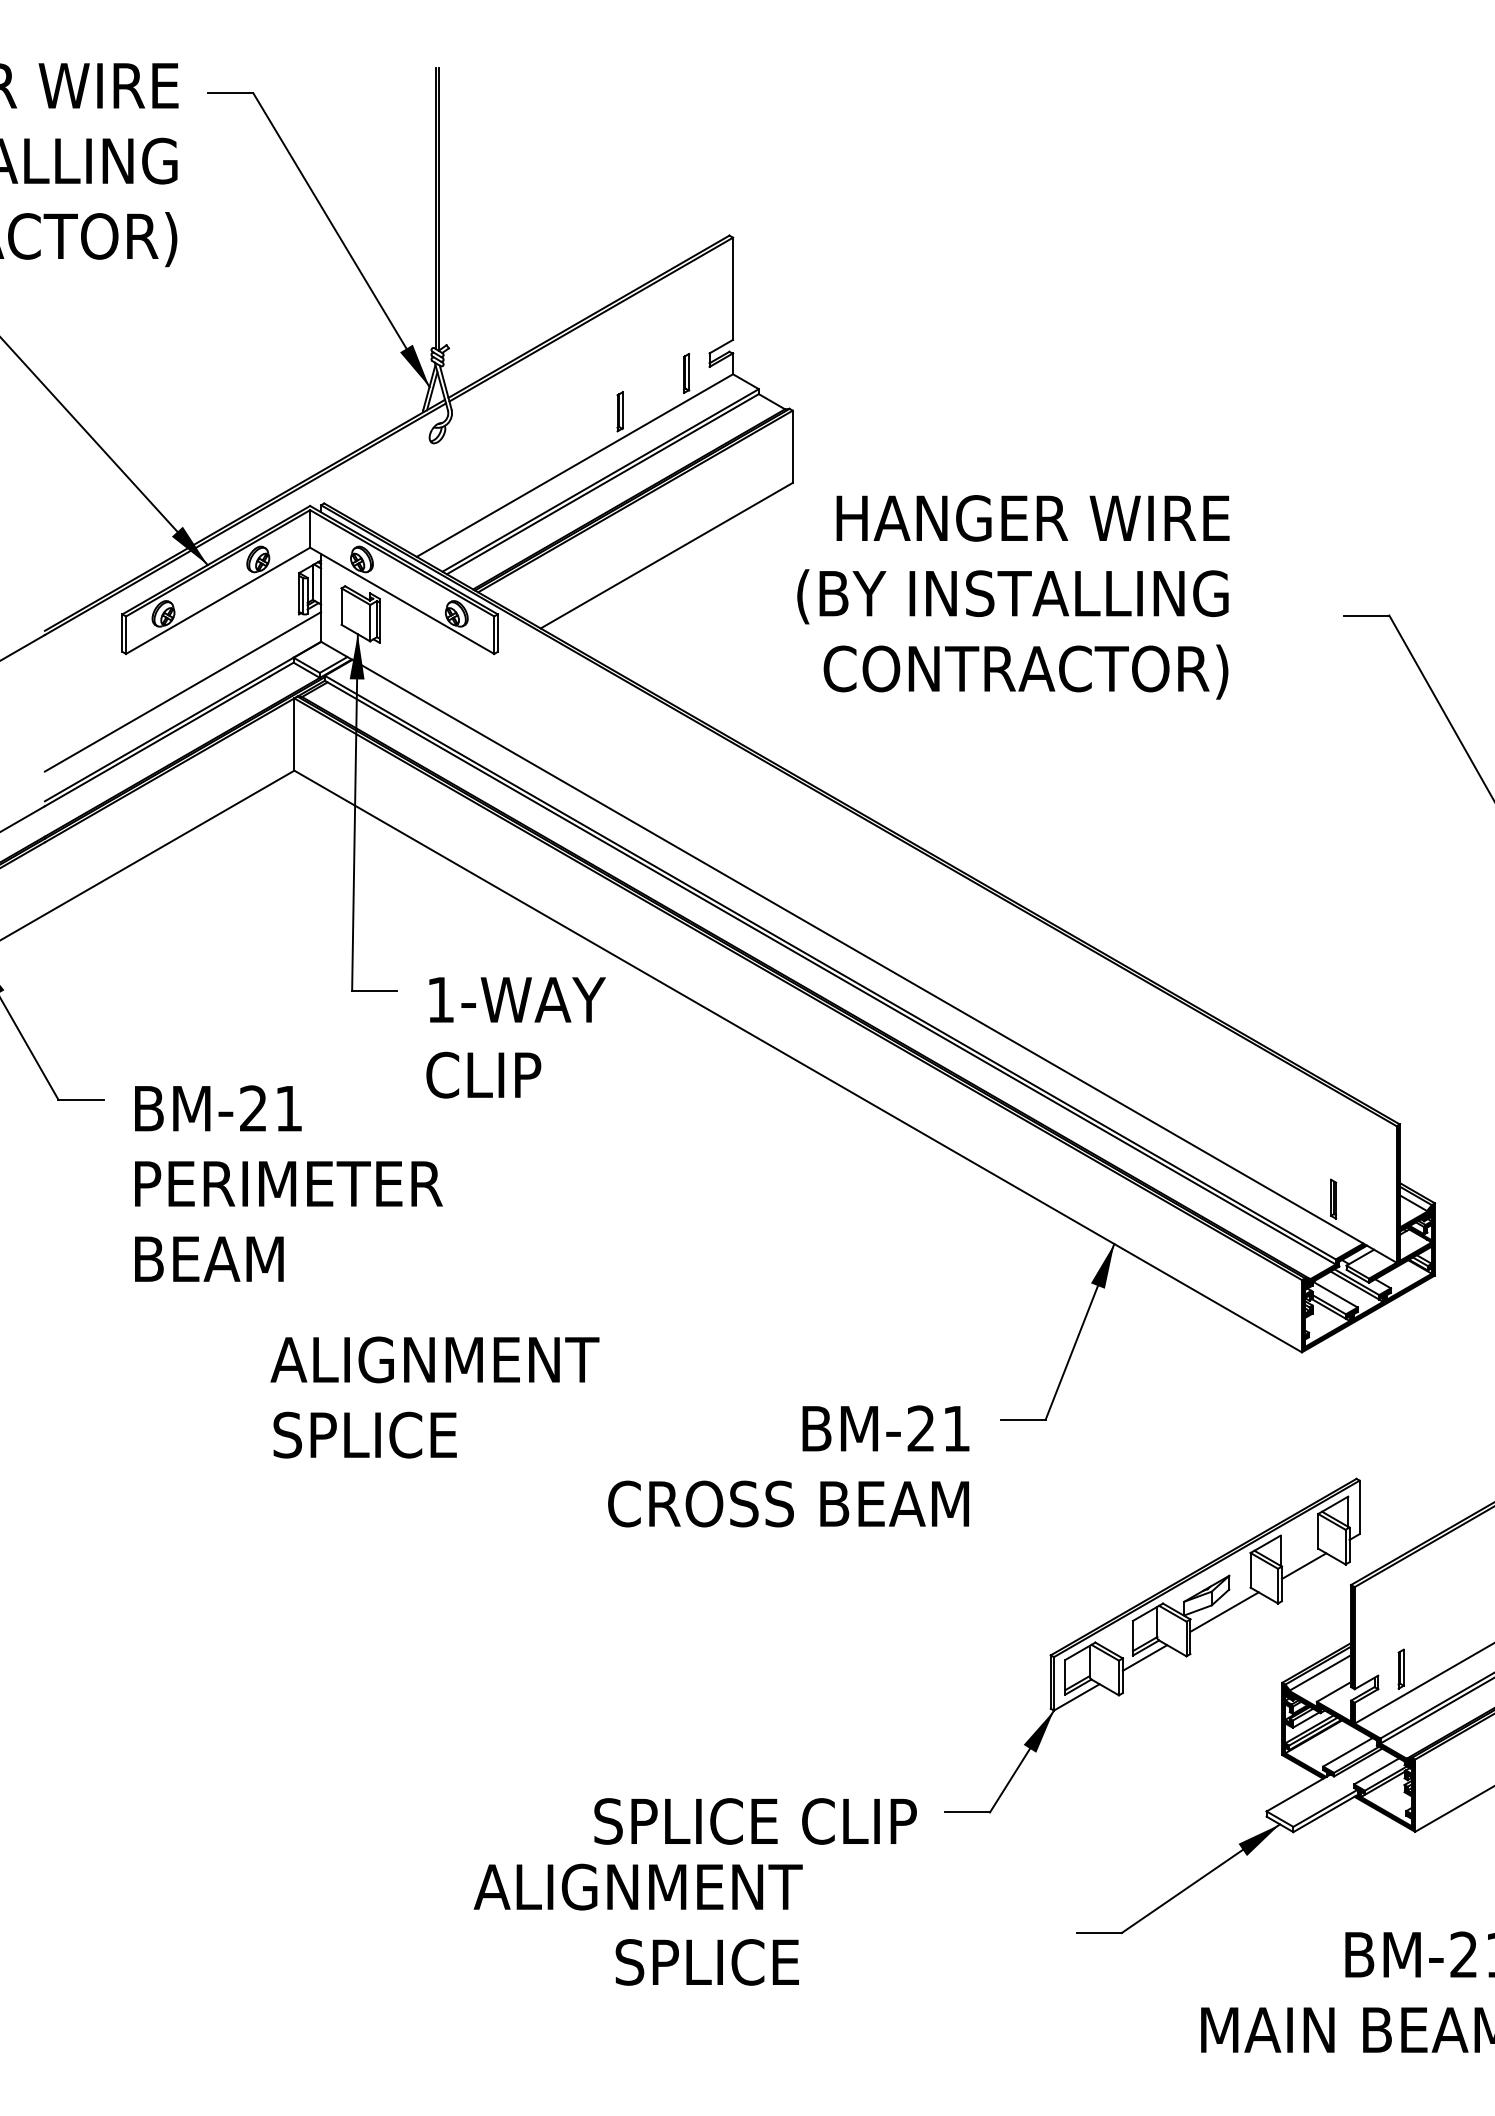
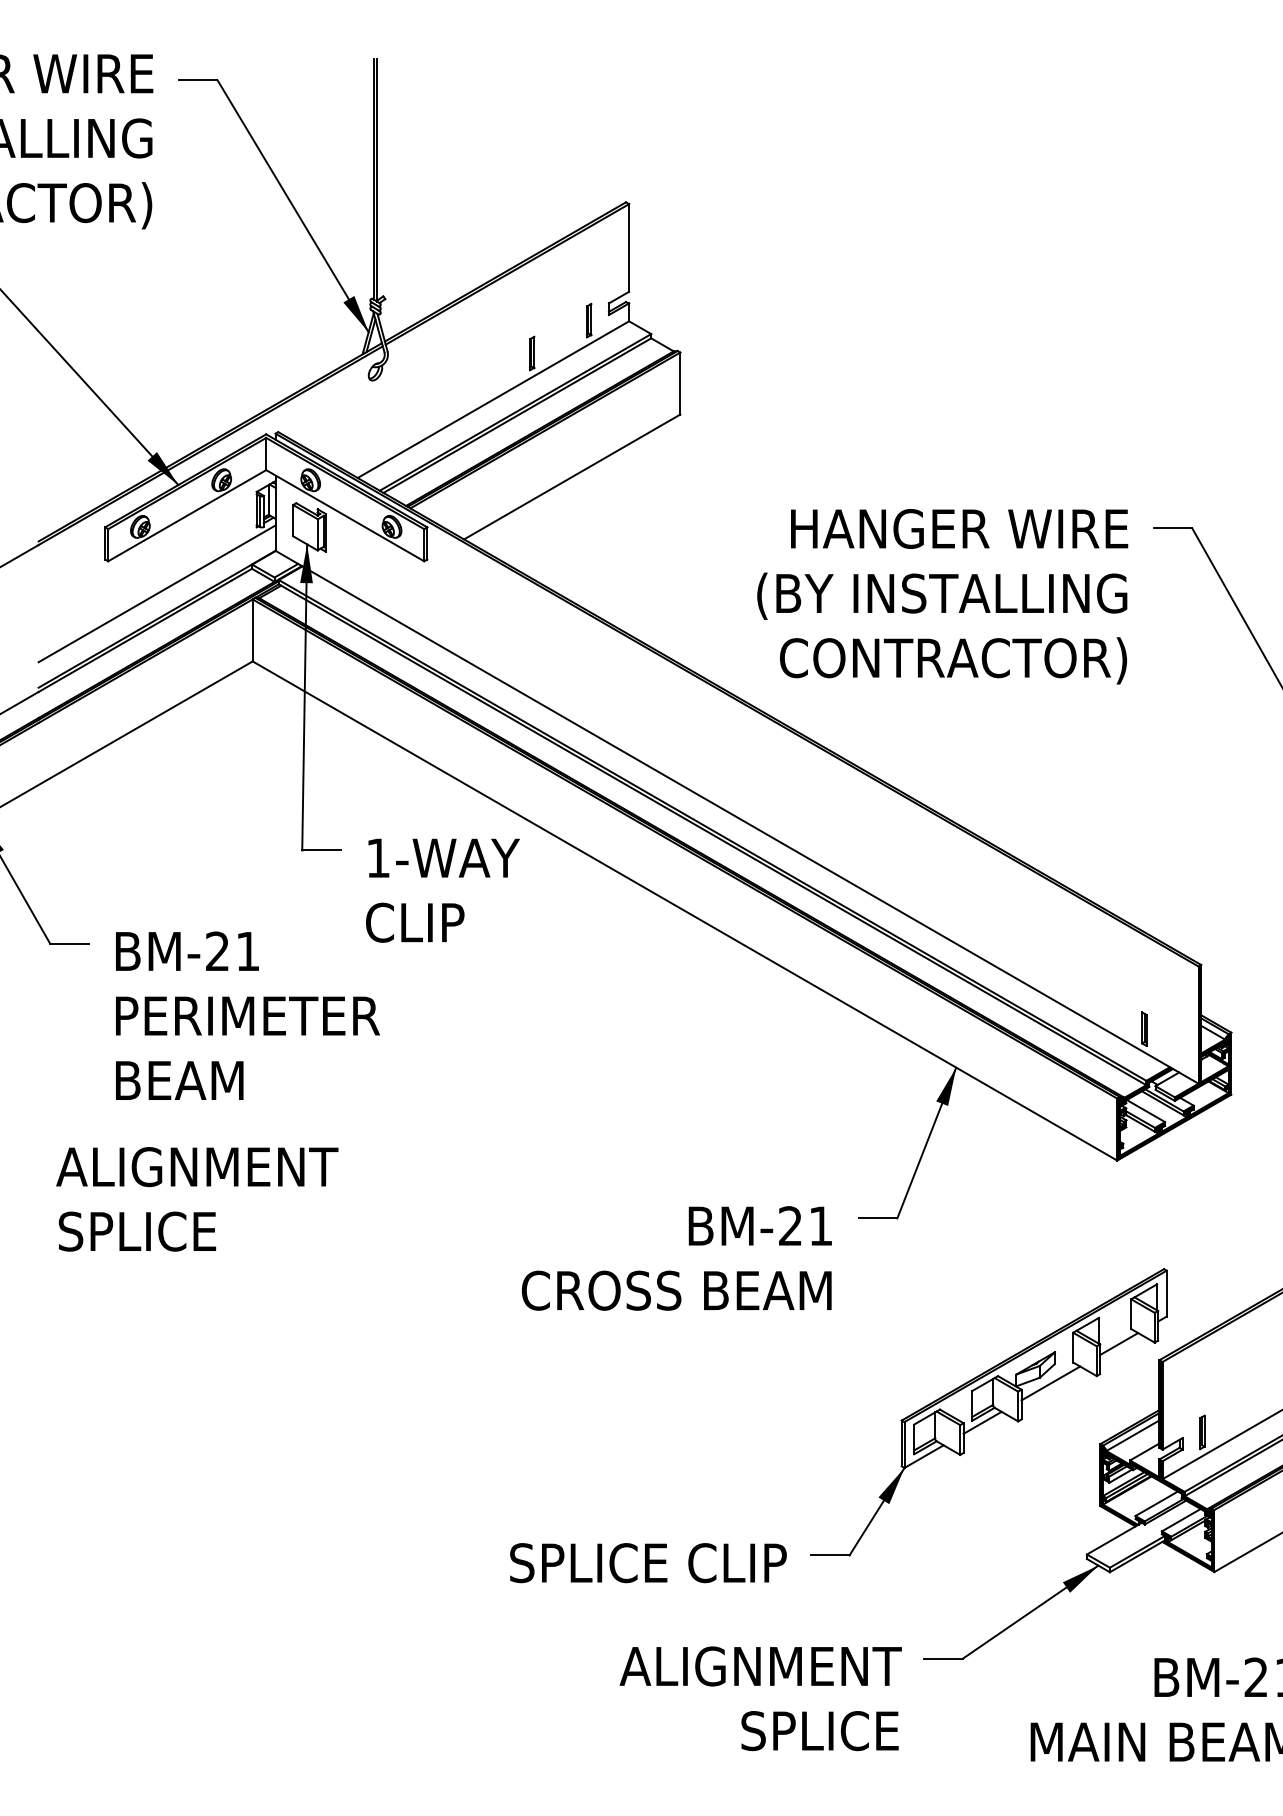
text: (1013, 597) -> (942, 596), moved
text: (435, 1397) -> (197, 1199), moved
text: (637, 1924) -> (760, 1698), moved

